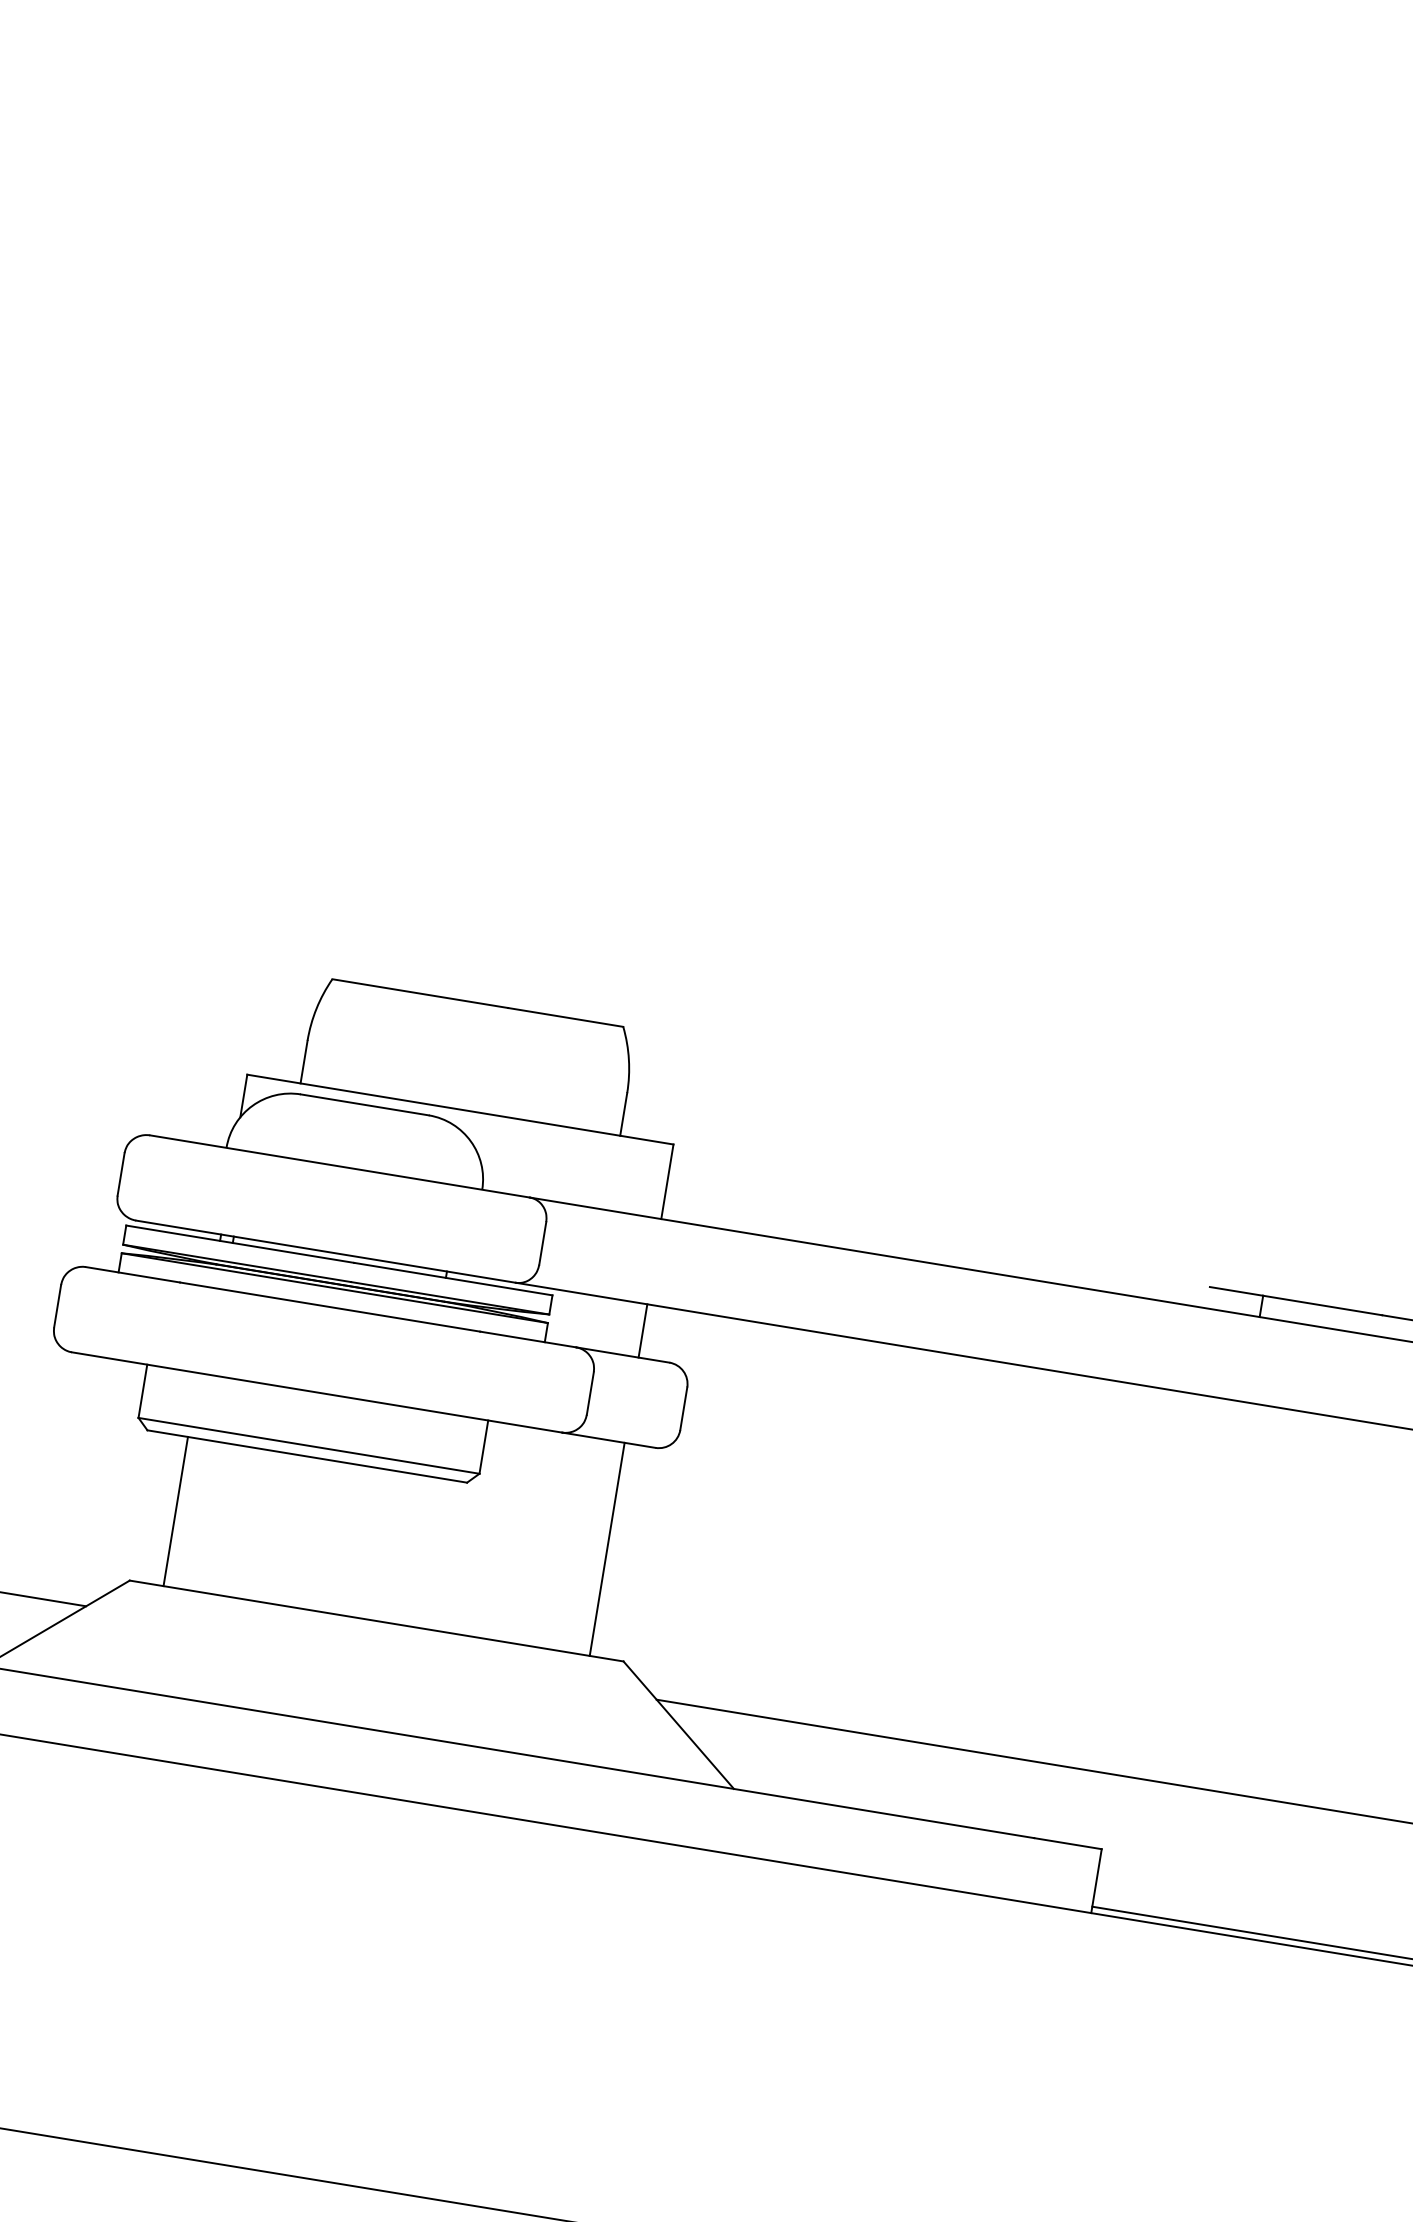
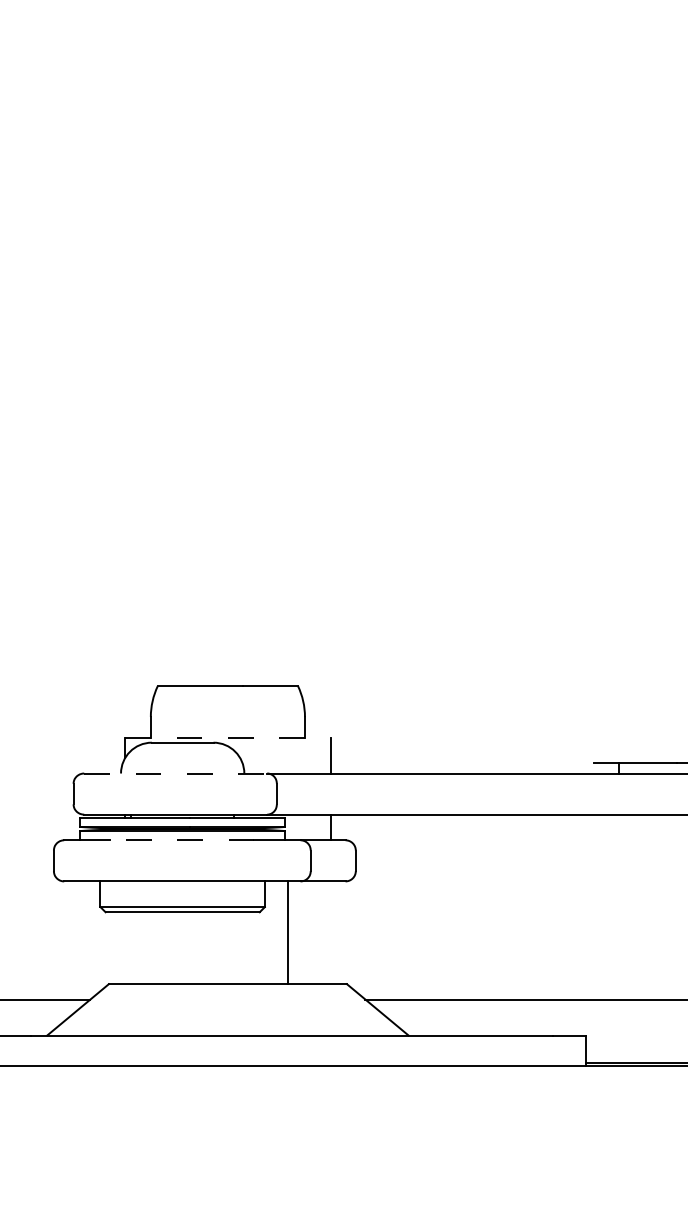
line: (459, 1109) -> (227, 737), solid -> dashed
line: (339, 1166) -> (175, 773), solid -> dashed
line: (329, 1307) -> (181, 840), solid -> dashed
line: (176, 1512) -> (125, 948), removed
line: (606, 1548) -> (287, 932), moved

